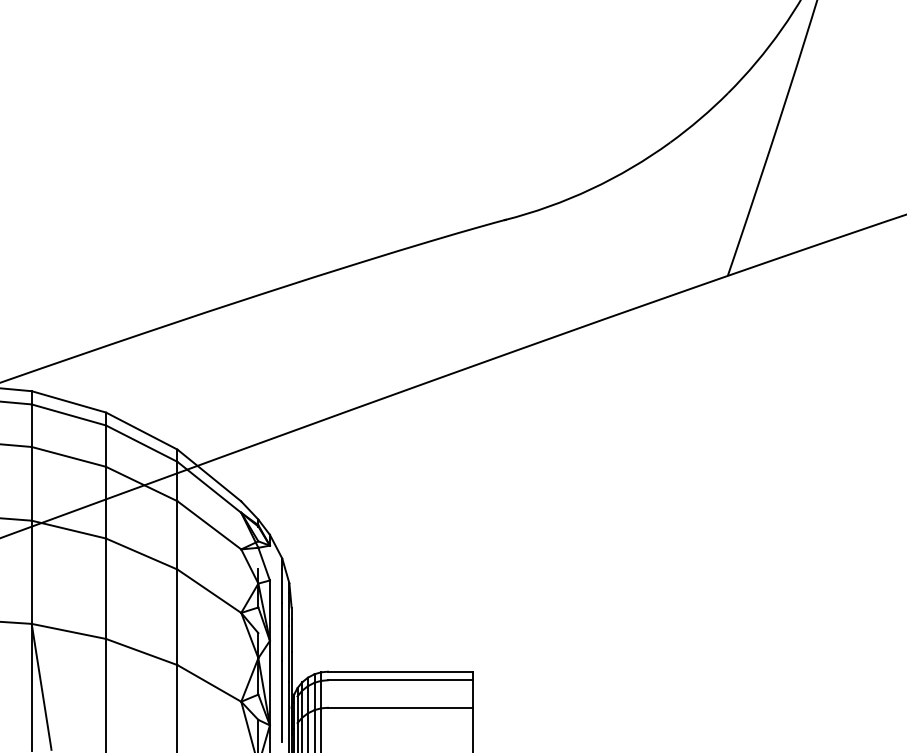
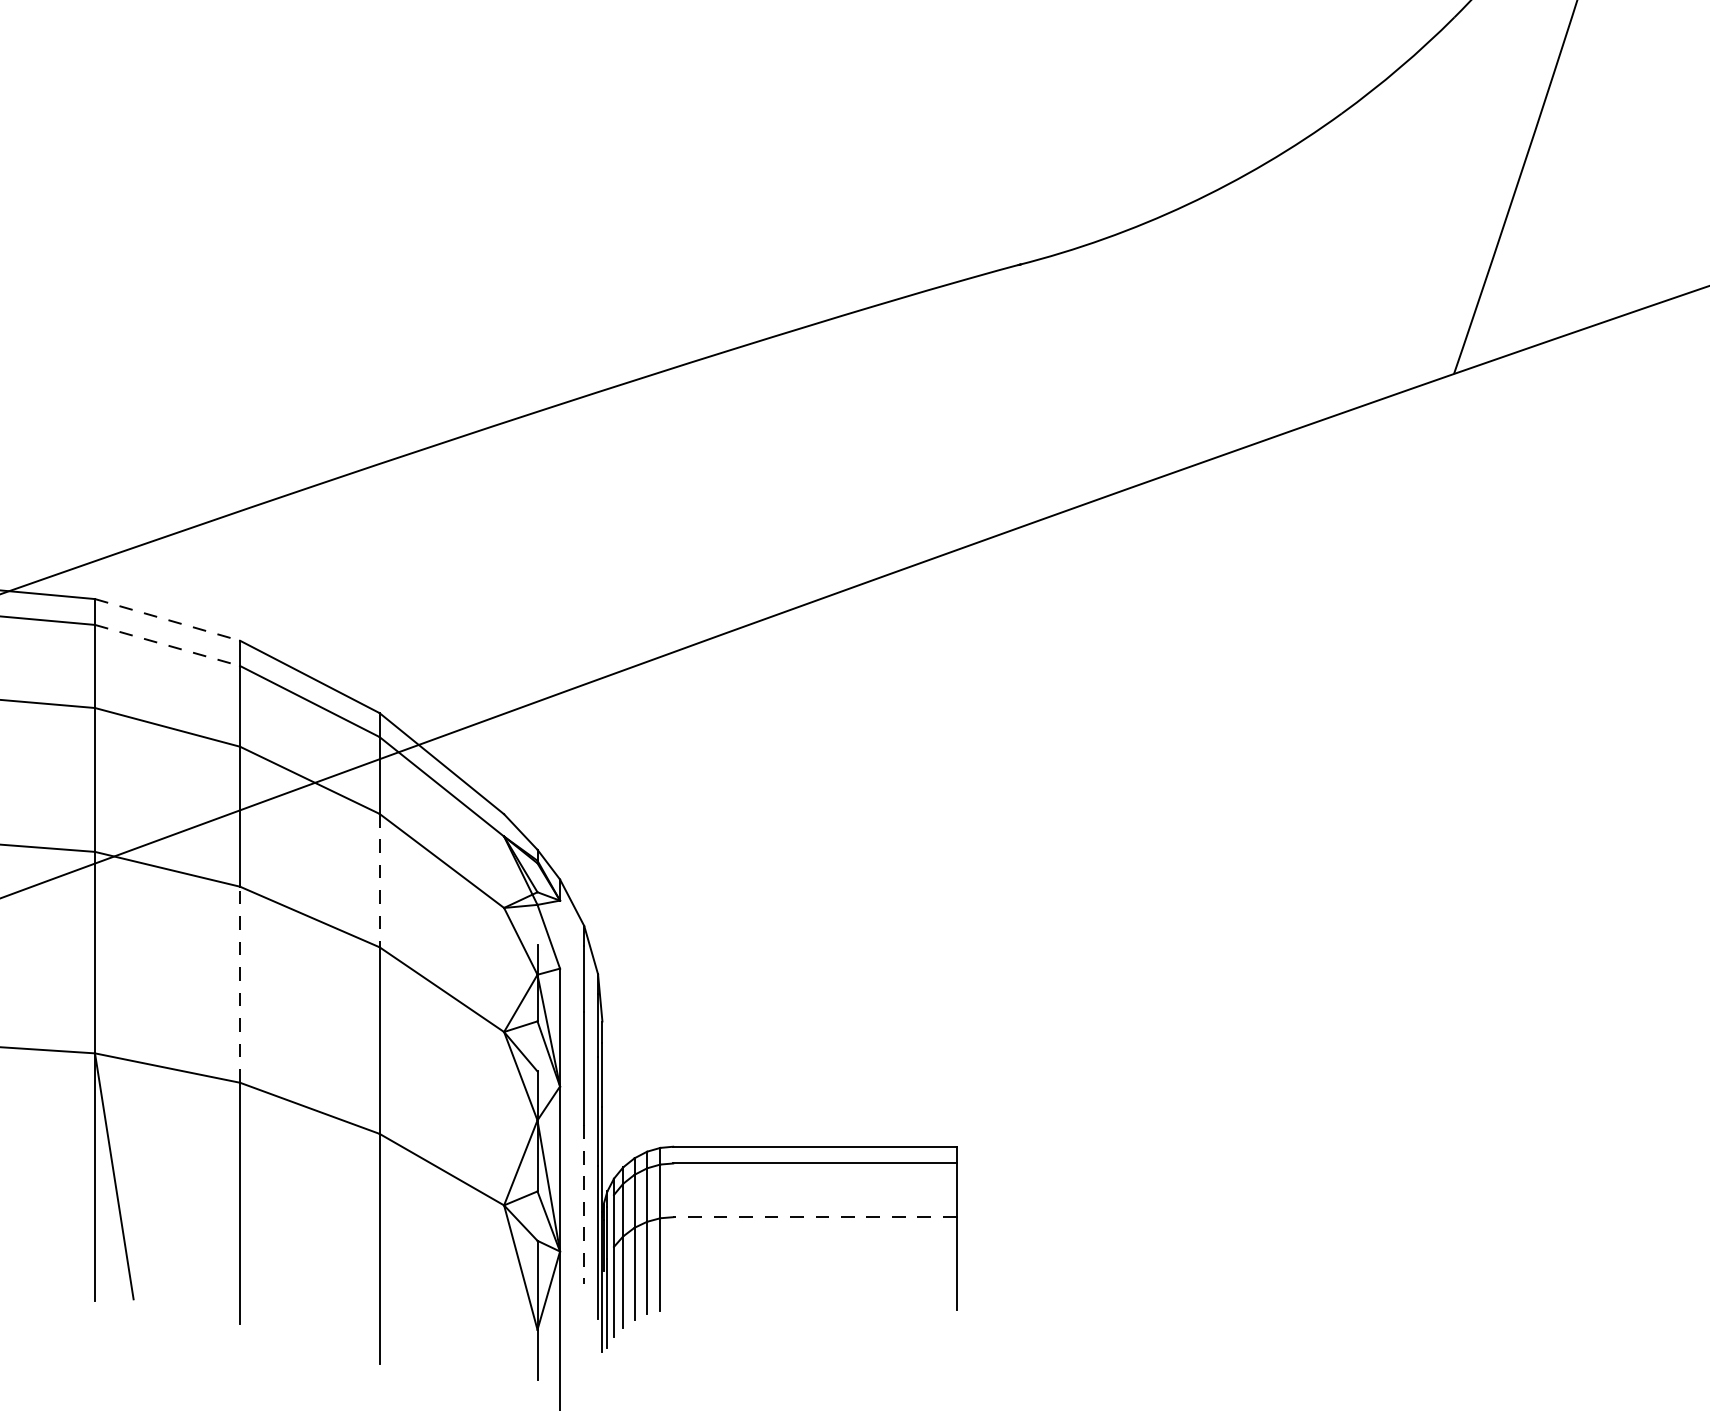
line: (68, 401) -> (166, 619), solid -> dashed
line: (68, 414) -> (166, 644), solid -> dashed
line: (177, 535) -> (379, 880), solid -> dashed
line: (106, 588) -> (240, 984), solid -> dashed
line: (282, 701) -> (584, 1204), solid -> dashed
line: (400, 707) -> (814, 1216), solid -> dashed

